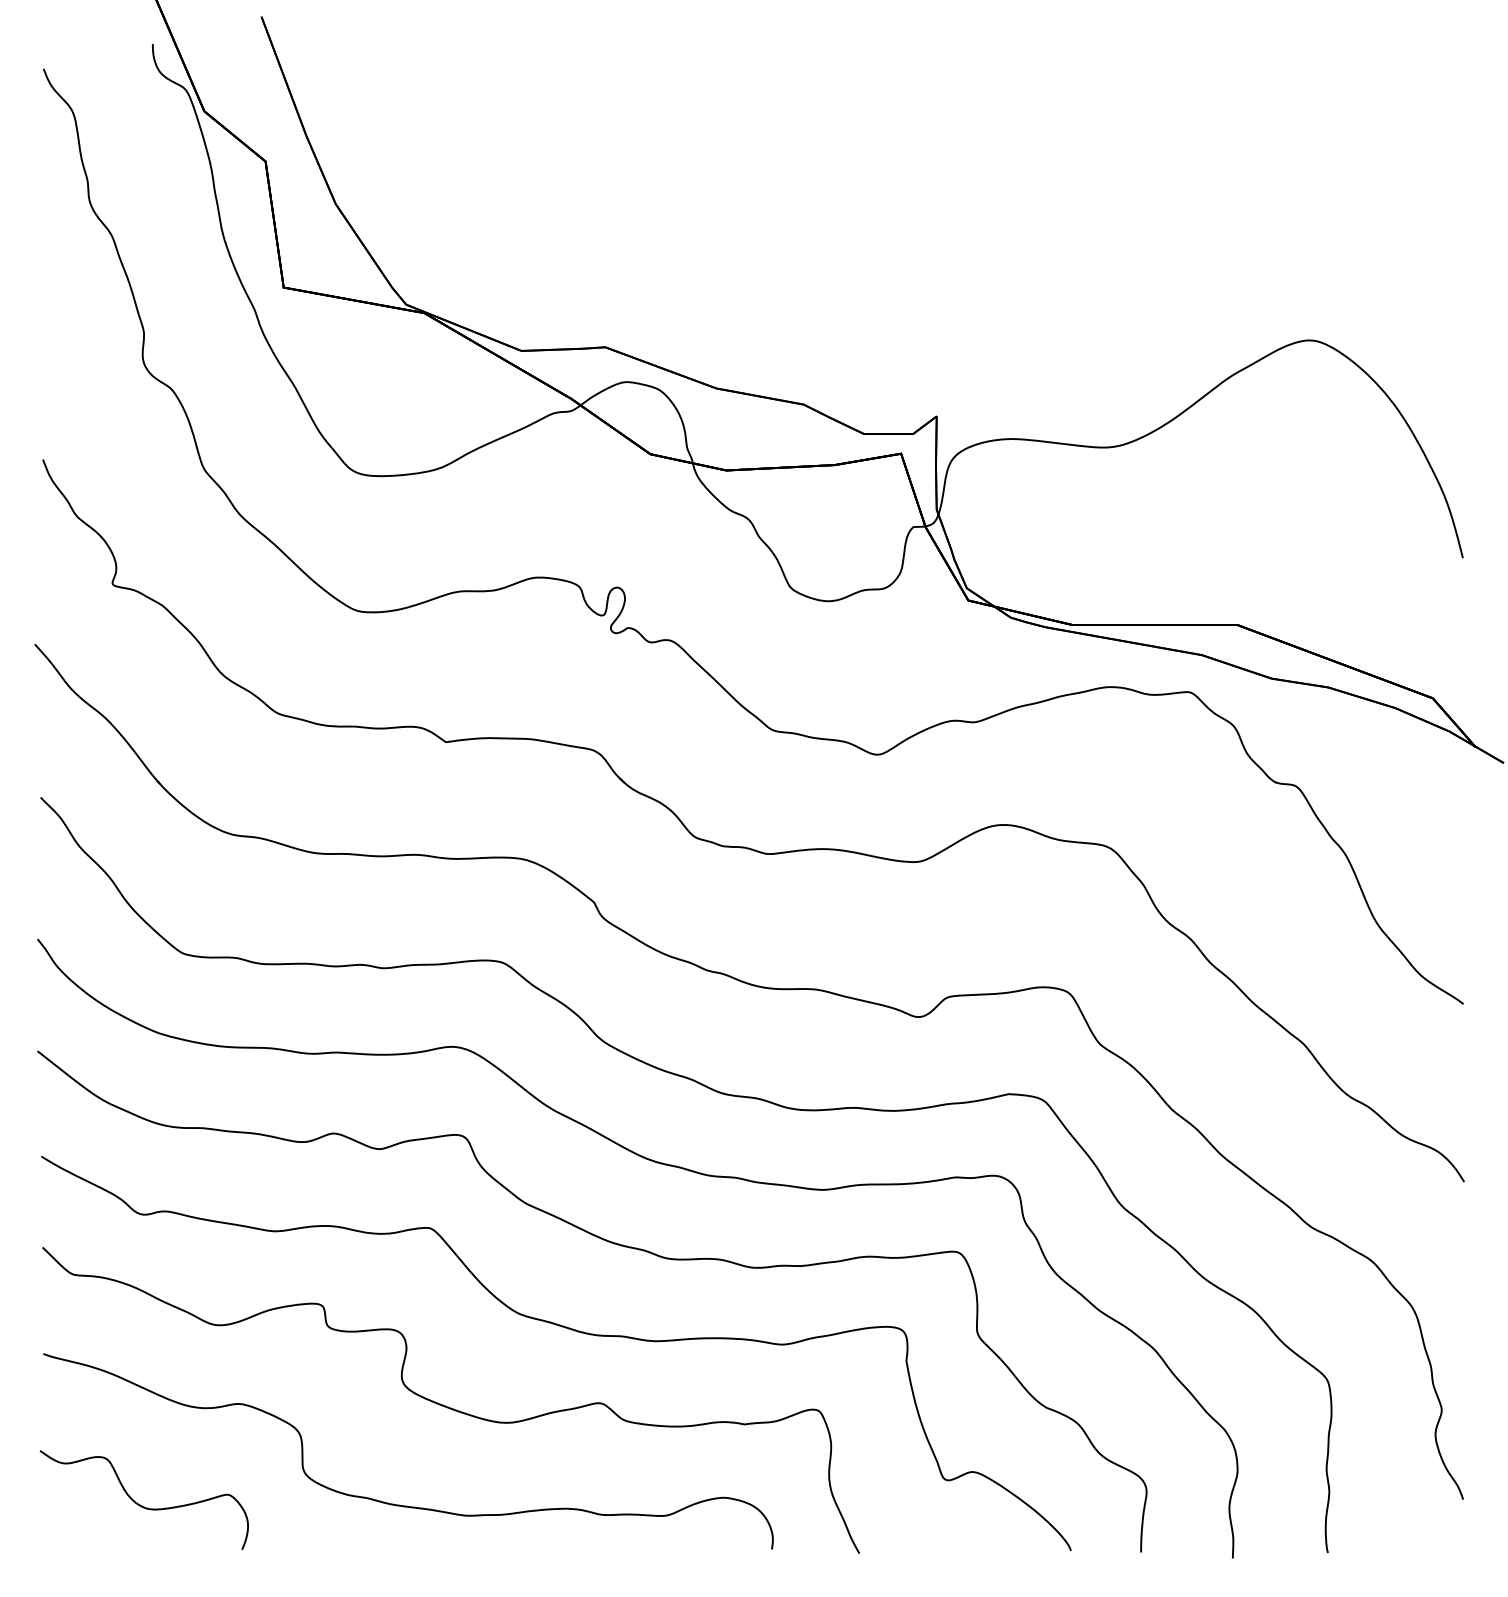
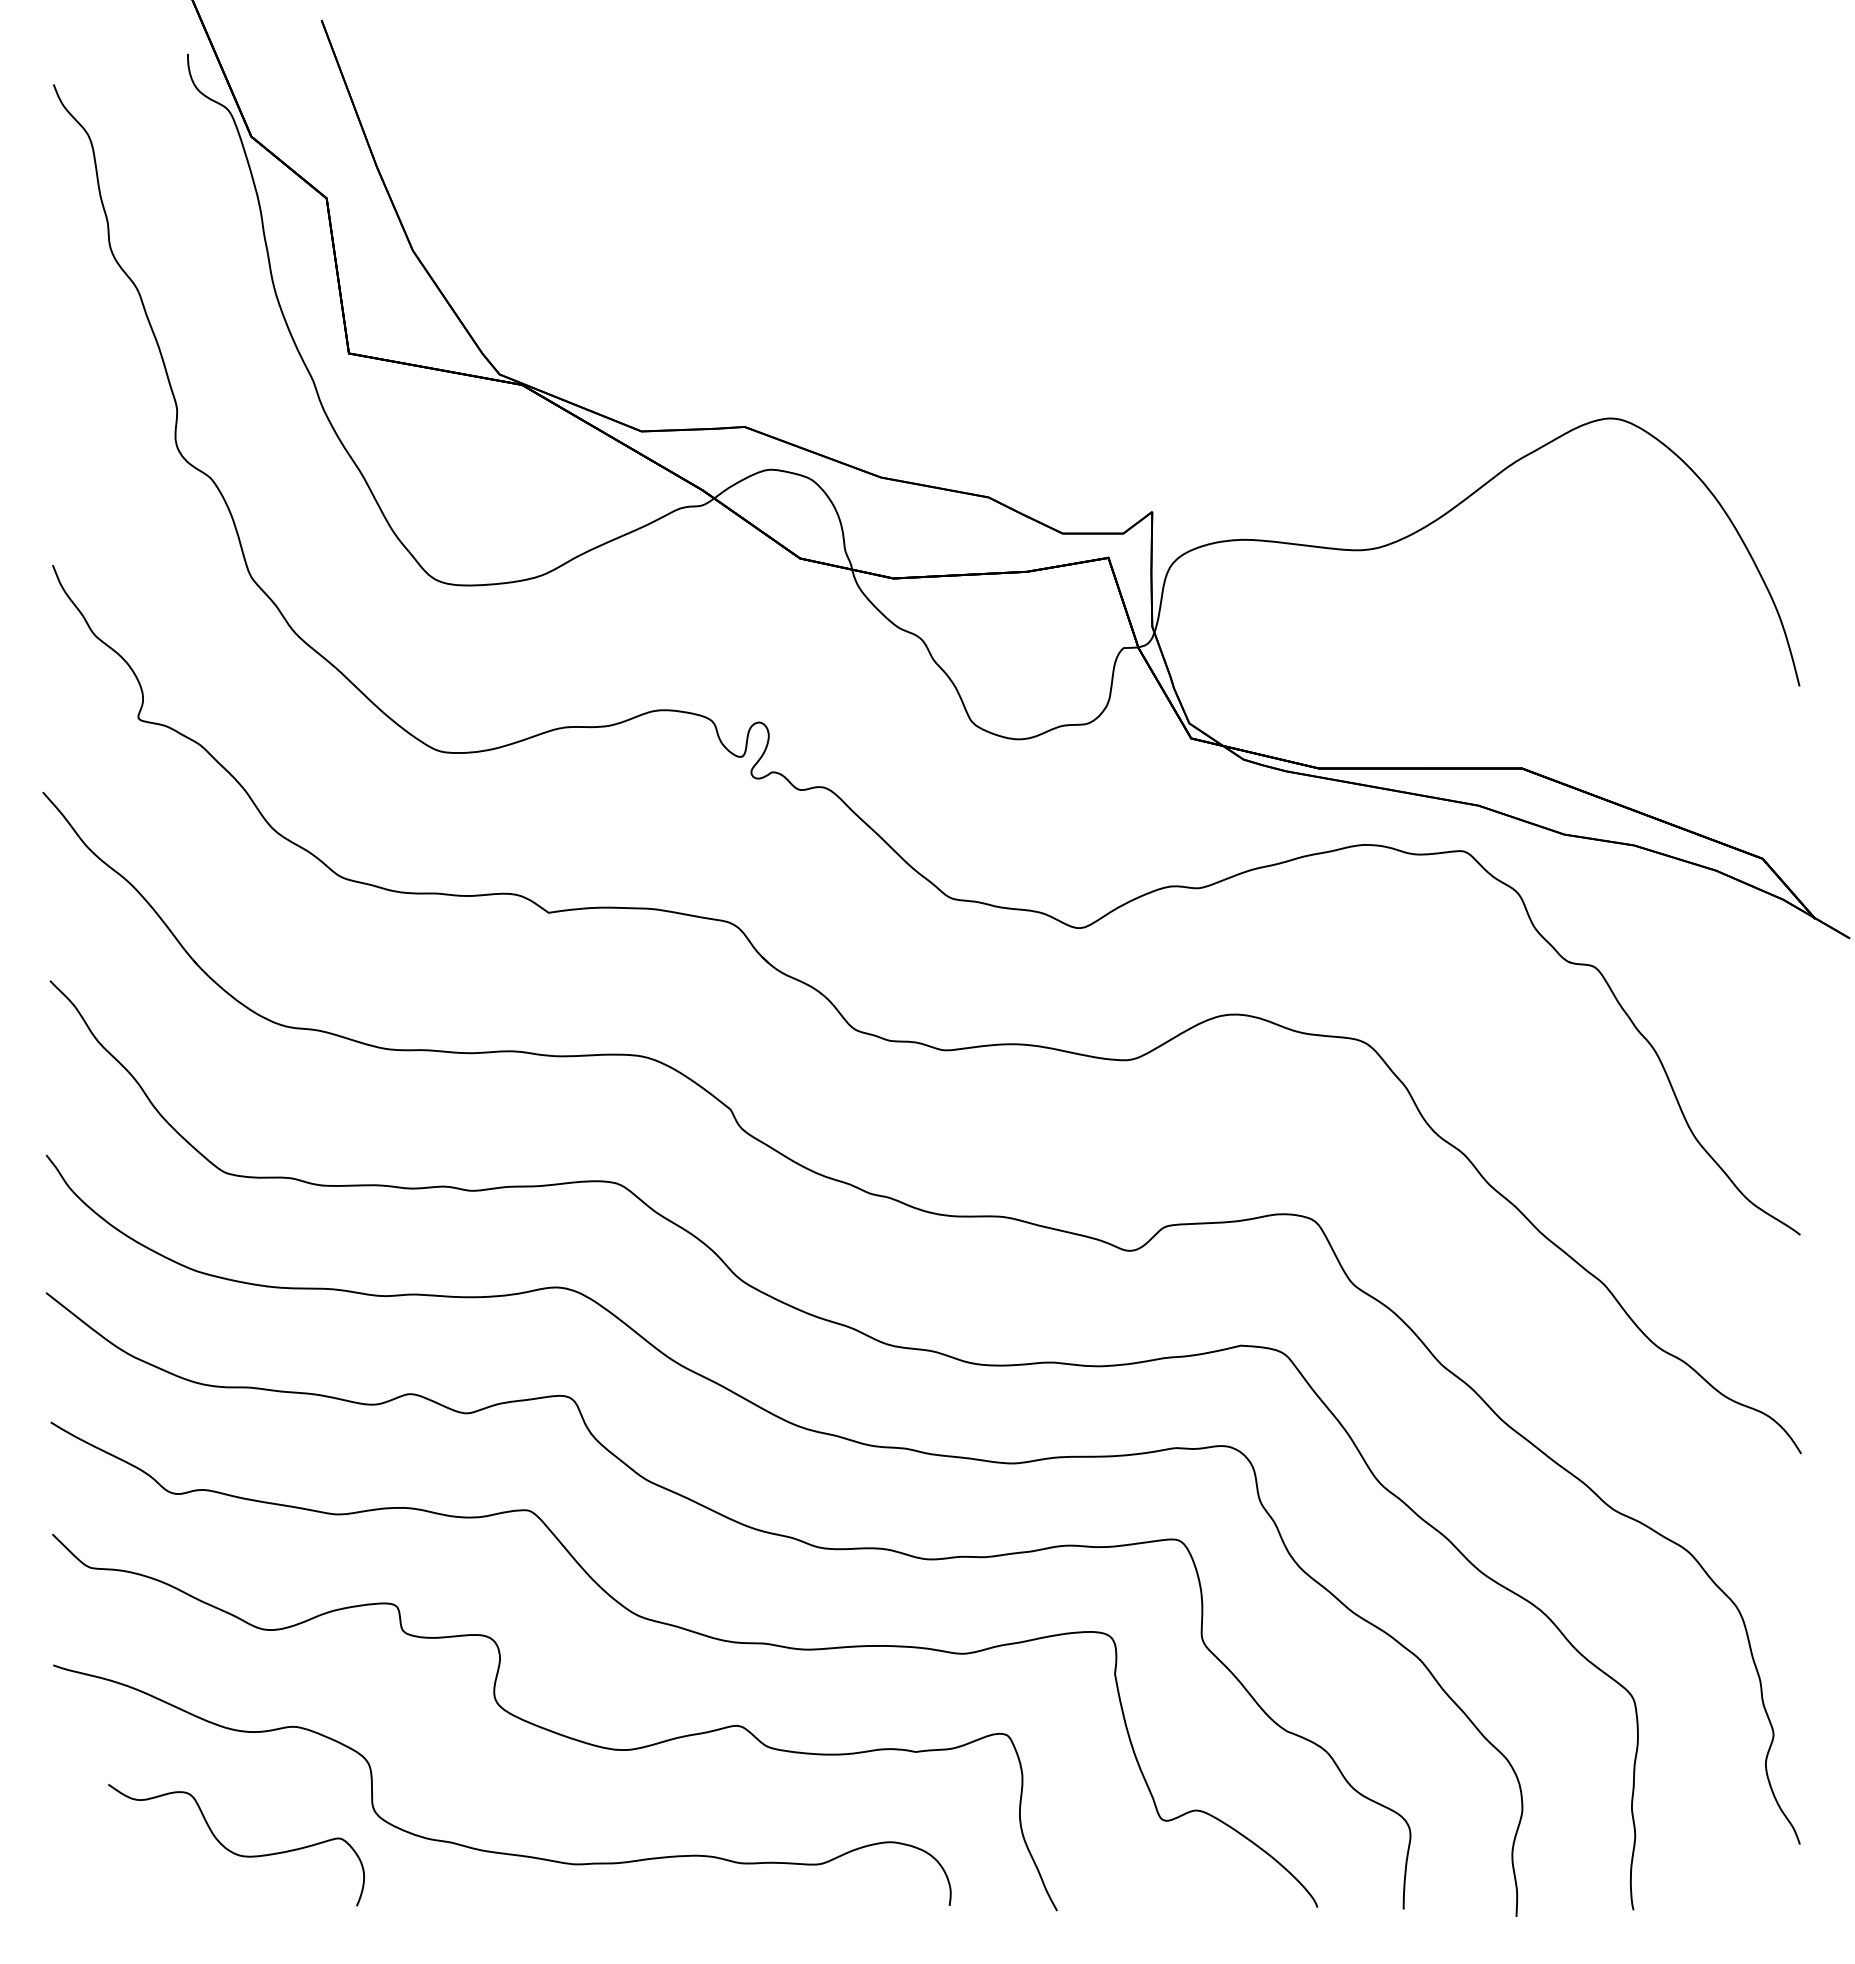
curve: (140, 1504) -> (231, 1850), moved

